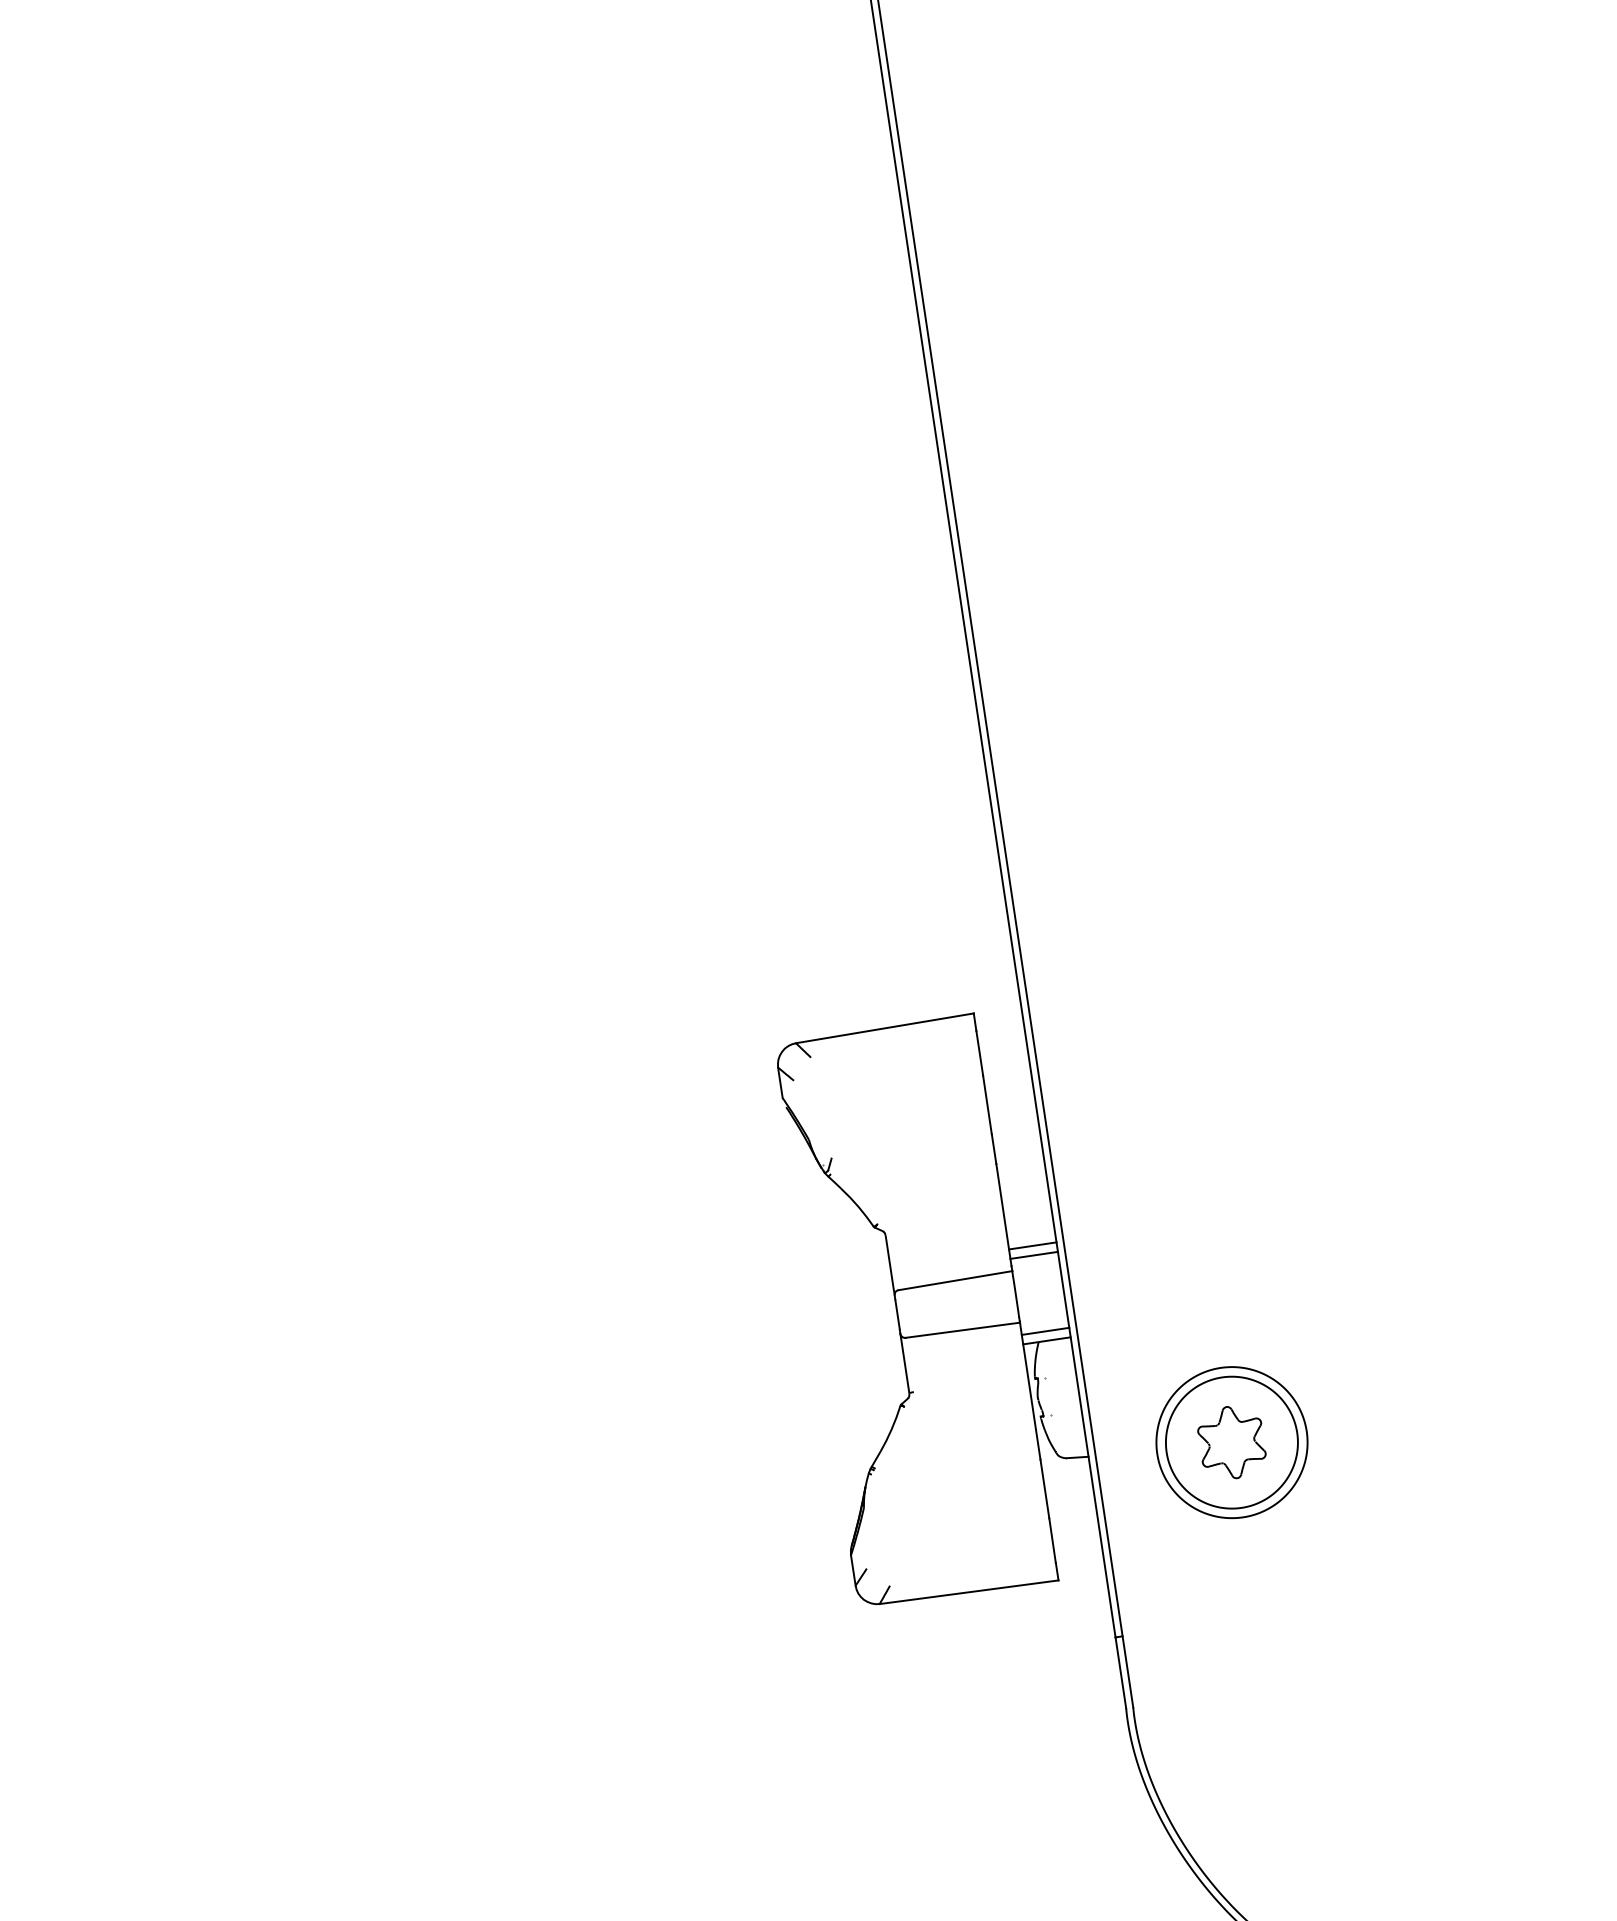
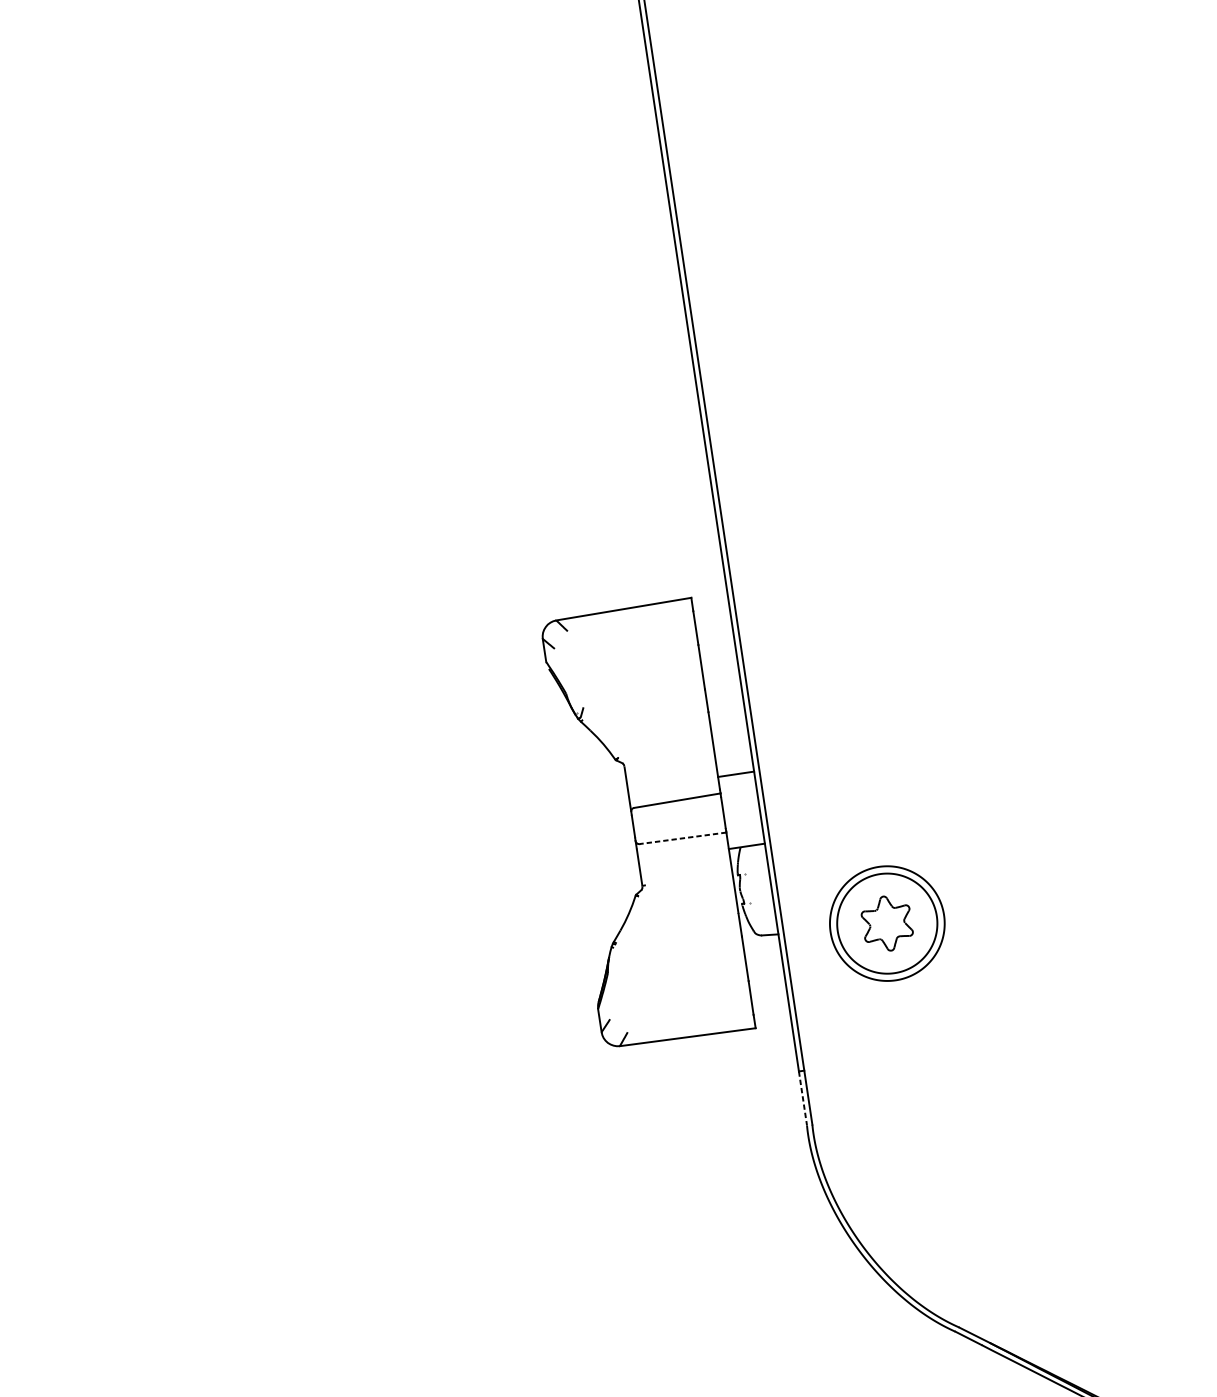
line: (1033, 1254) -> (736, 780), removed
line: (962, 1330) -> (682, 838), solid -> dashed
line: (1045, 1330) -> (745, 838), removed
line: (1120, 1672) -> (802, 1098), solid -> dashed

